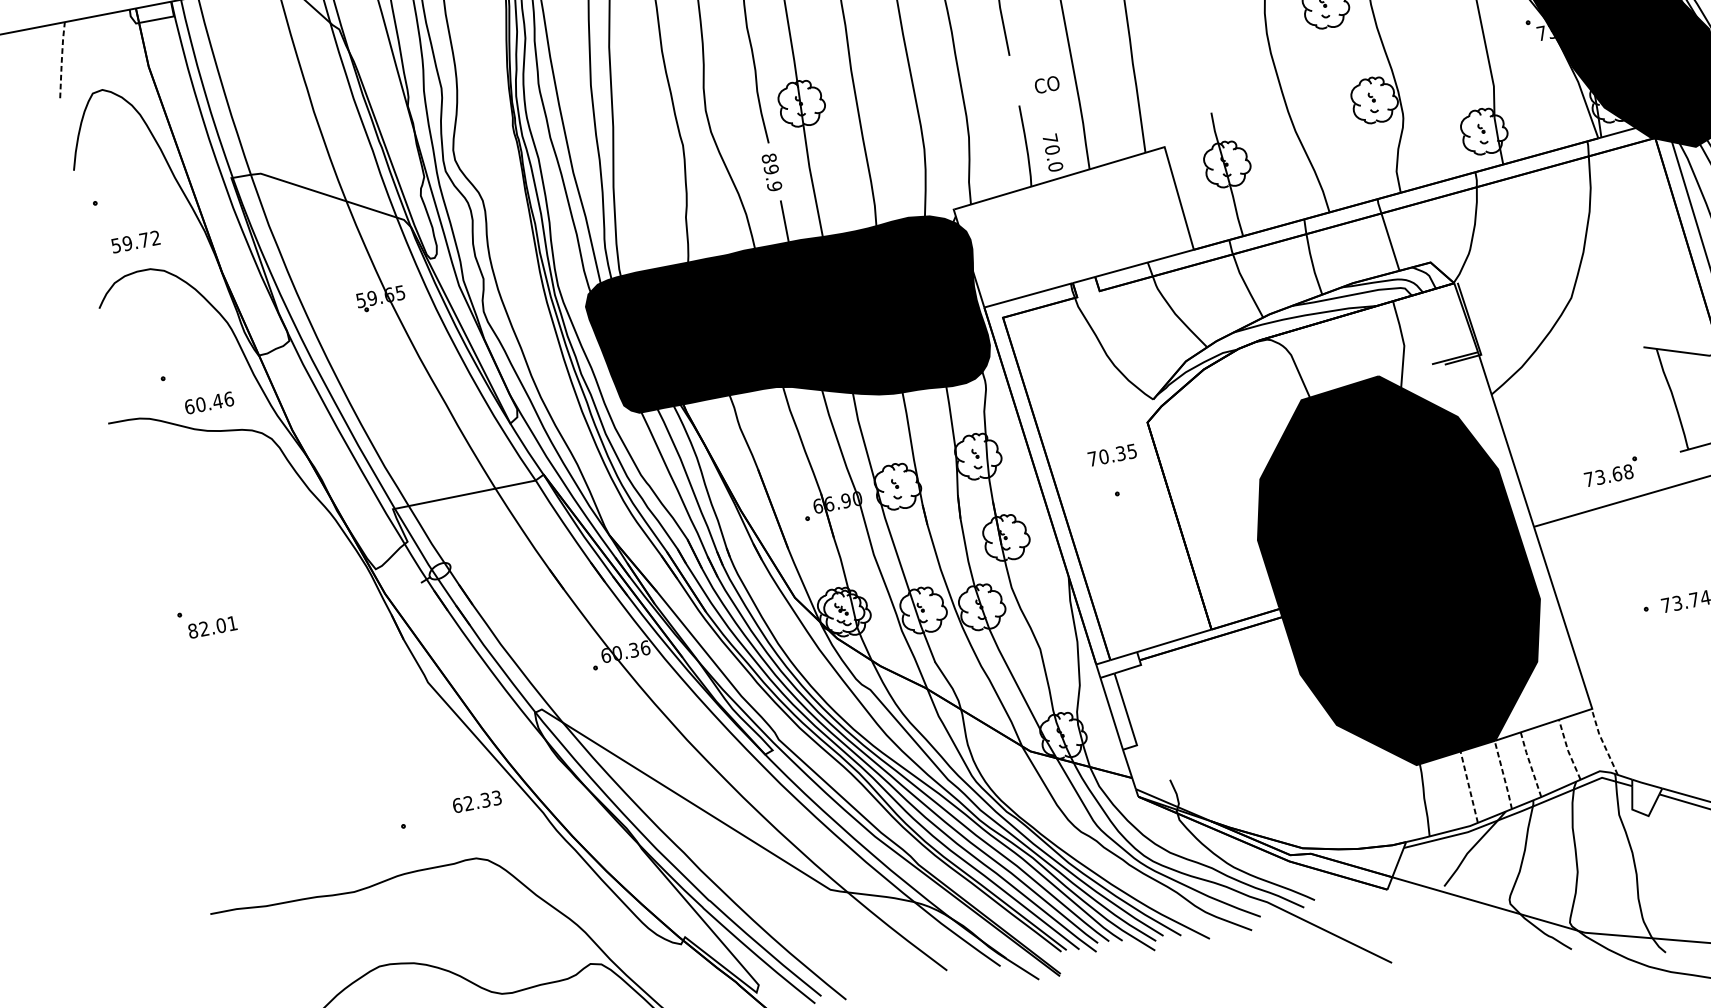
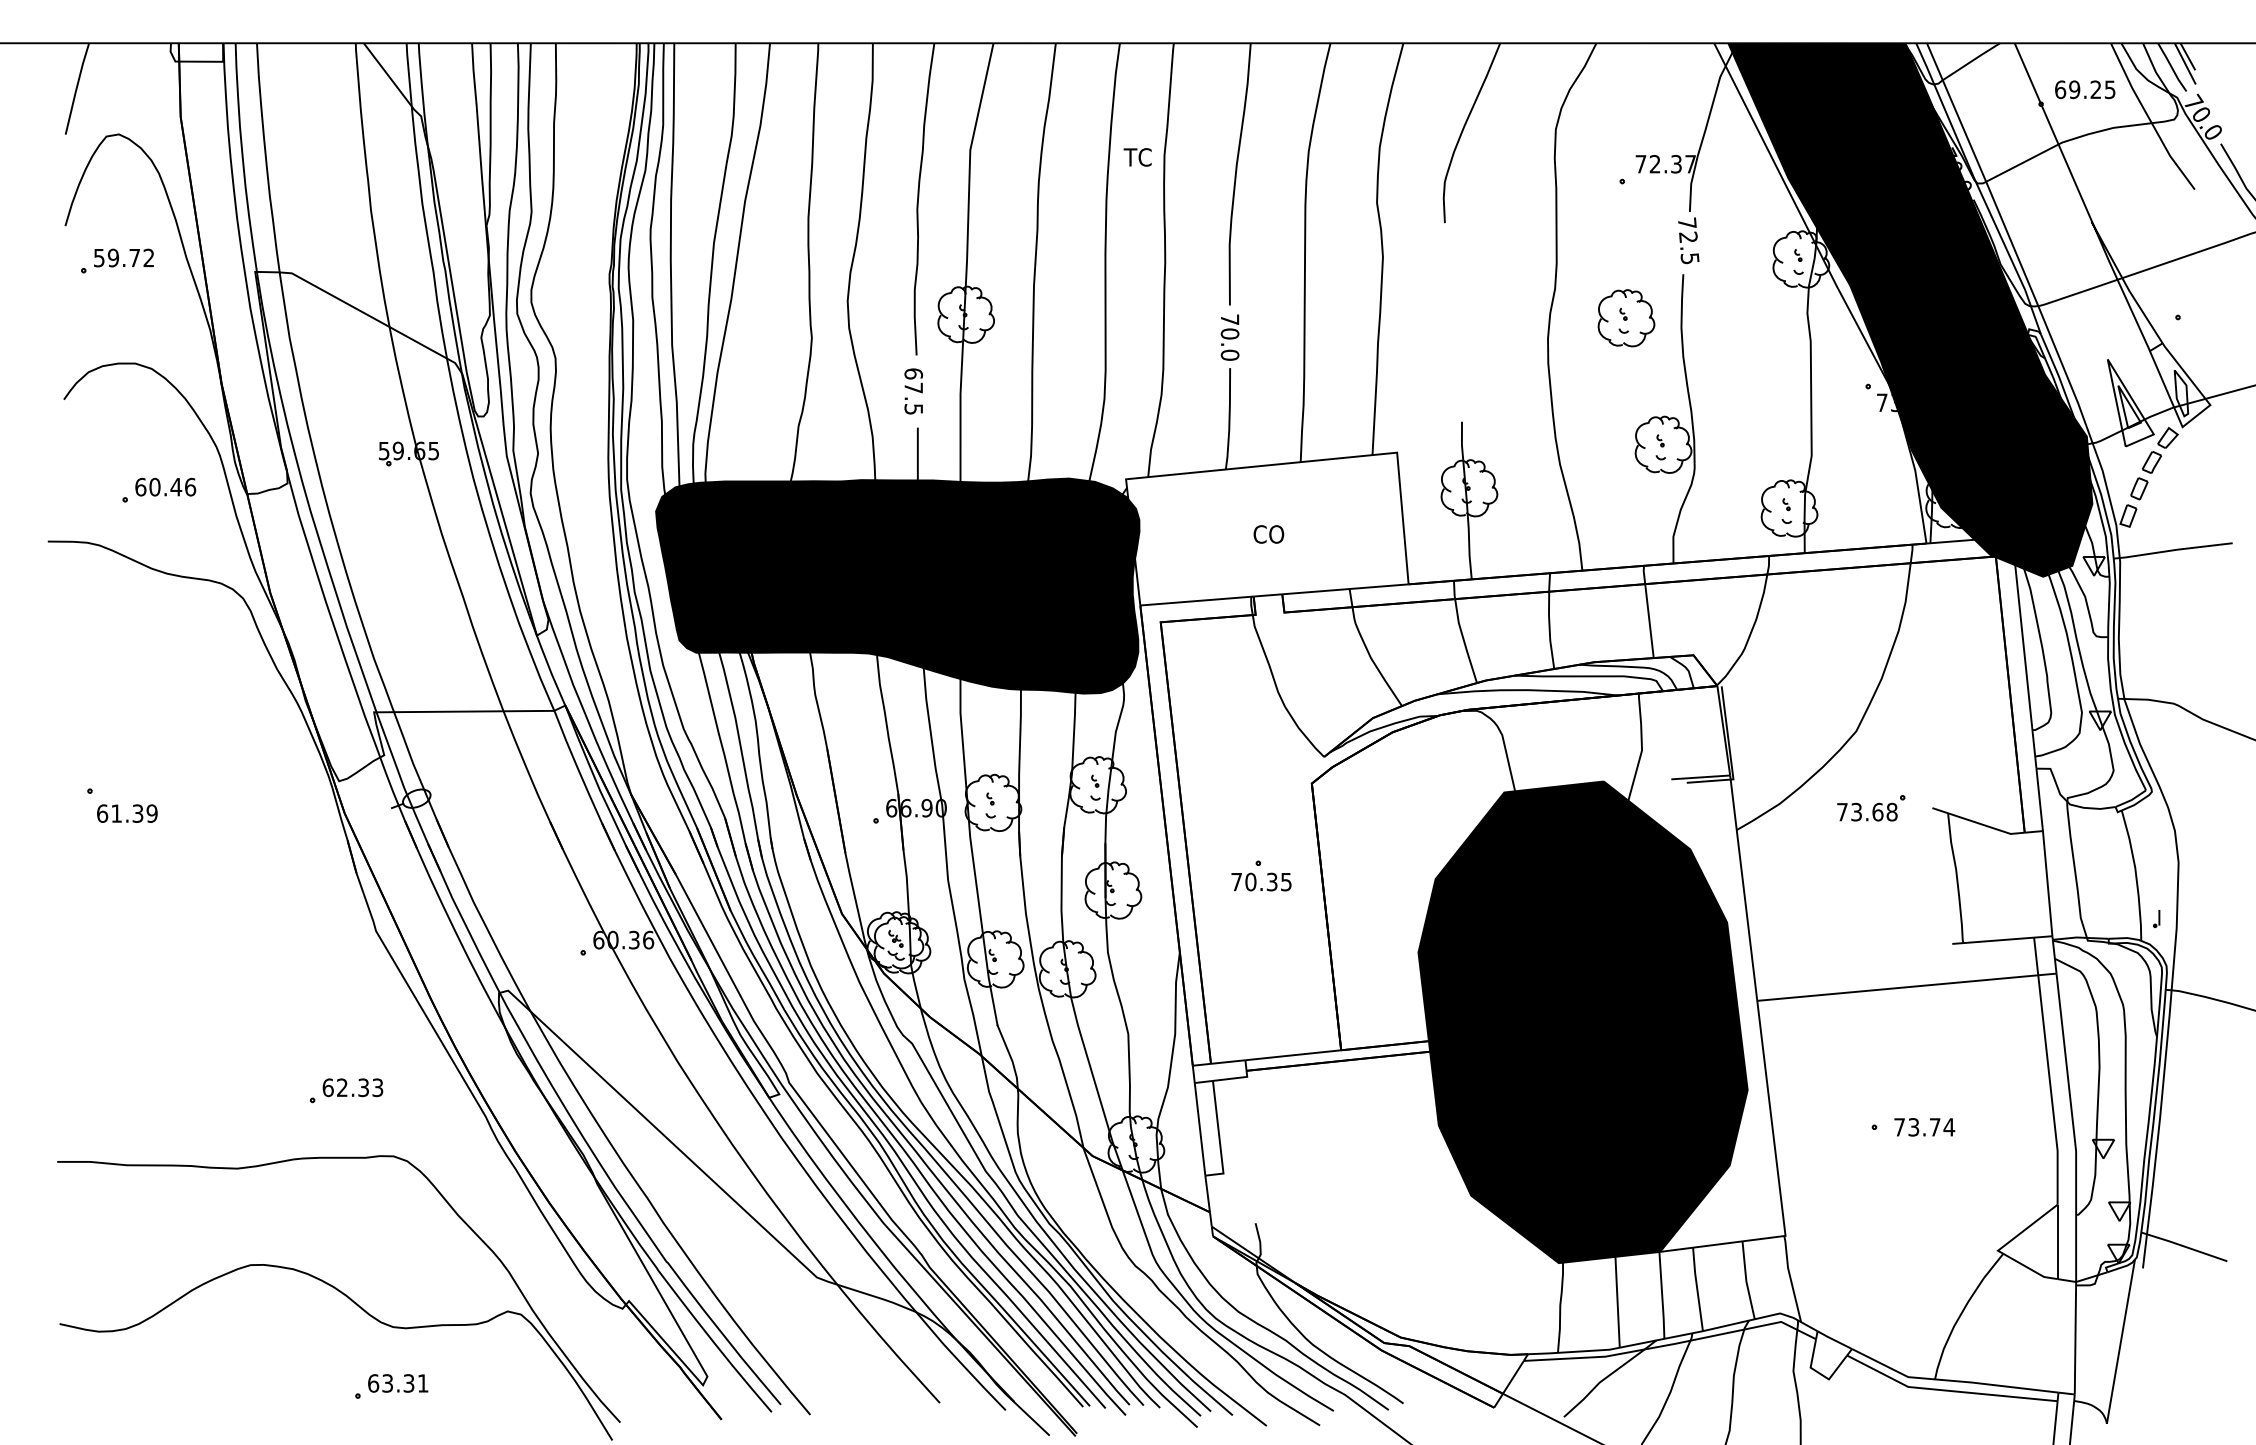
line: (61, 59) -> (76, 88), dashed -> solid
text: (1046, 84) -> (1268, 534), moved
text: (1052, 152) -> (1229, 337), moved
text: (771, 172) -> (913, 391), 89.9 -> 67.5
text: (135, 241) -> (123, 257), moved
text: (209, 402) -> (165, 486), moved
text: (1112, 454) -> (1261, 881), moved
part: (1611, 472) -> (1871, 808), moved
text: (212, 627) -> (127, 813), 82.01 -> 61.39
line: (1602, 741) -> (1790, 1277), dashed -> solid
line: (1568, 750) -> (1746, 1280), dashed -> solid
line: (1530, 764) -> (1697, 1288), dashed -> solid
line: (1503, 774) -> (1662, 1295), dashed -> solid
line: (1469, 786) -> (1617, 1301), dashed -> solid
text: (476, 801) -> (352, 1087), moved

